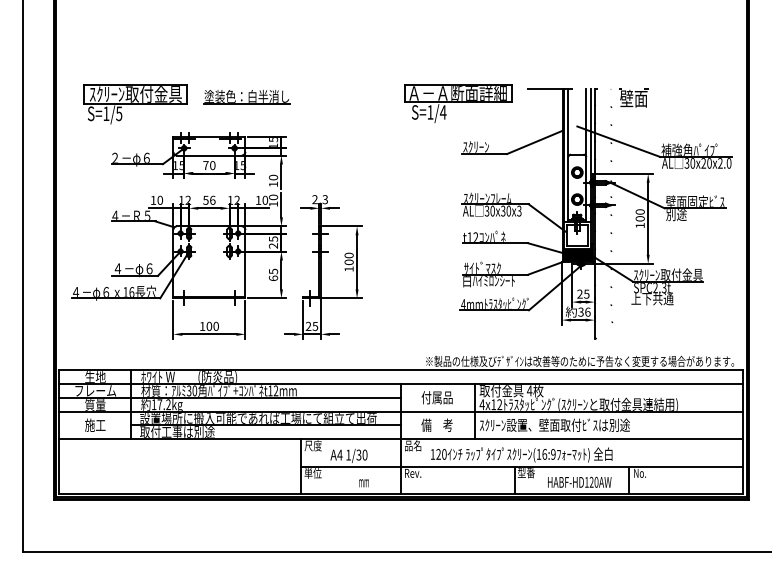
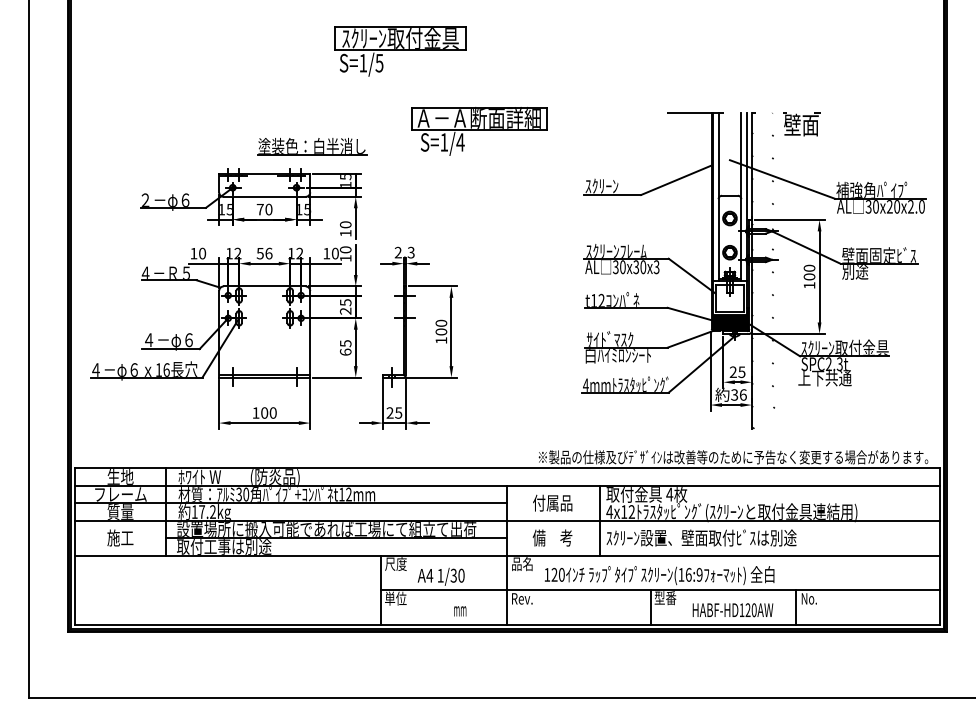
part: (246, 97) -> (311, 147), moved
part: (458, 103) -> (479, 131), moved
part: (135, 104) -> (400, 51), moved

